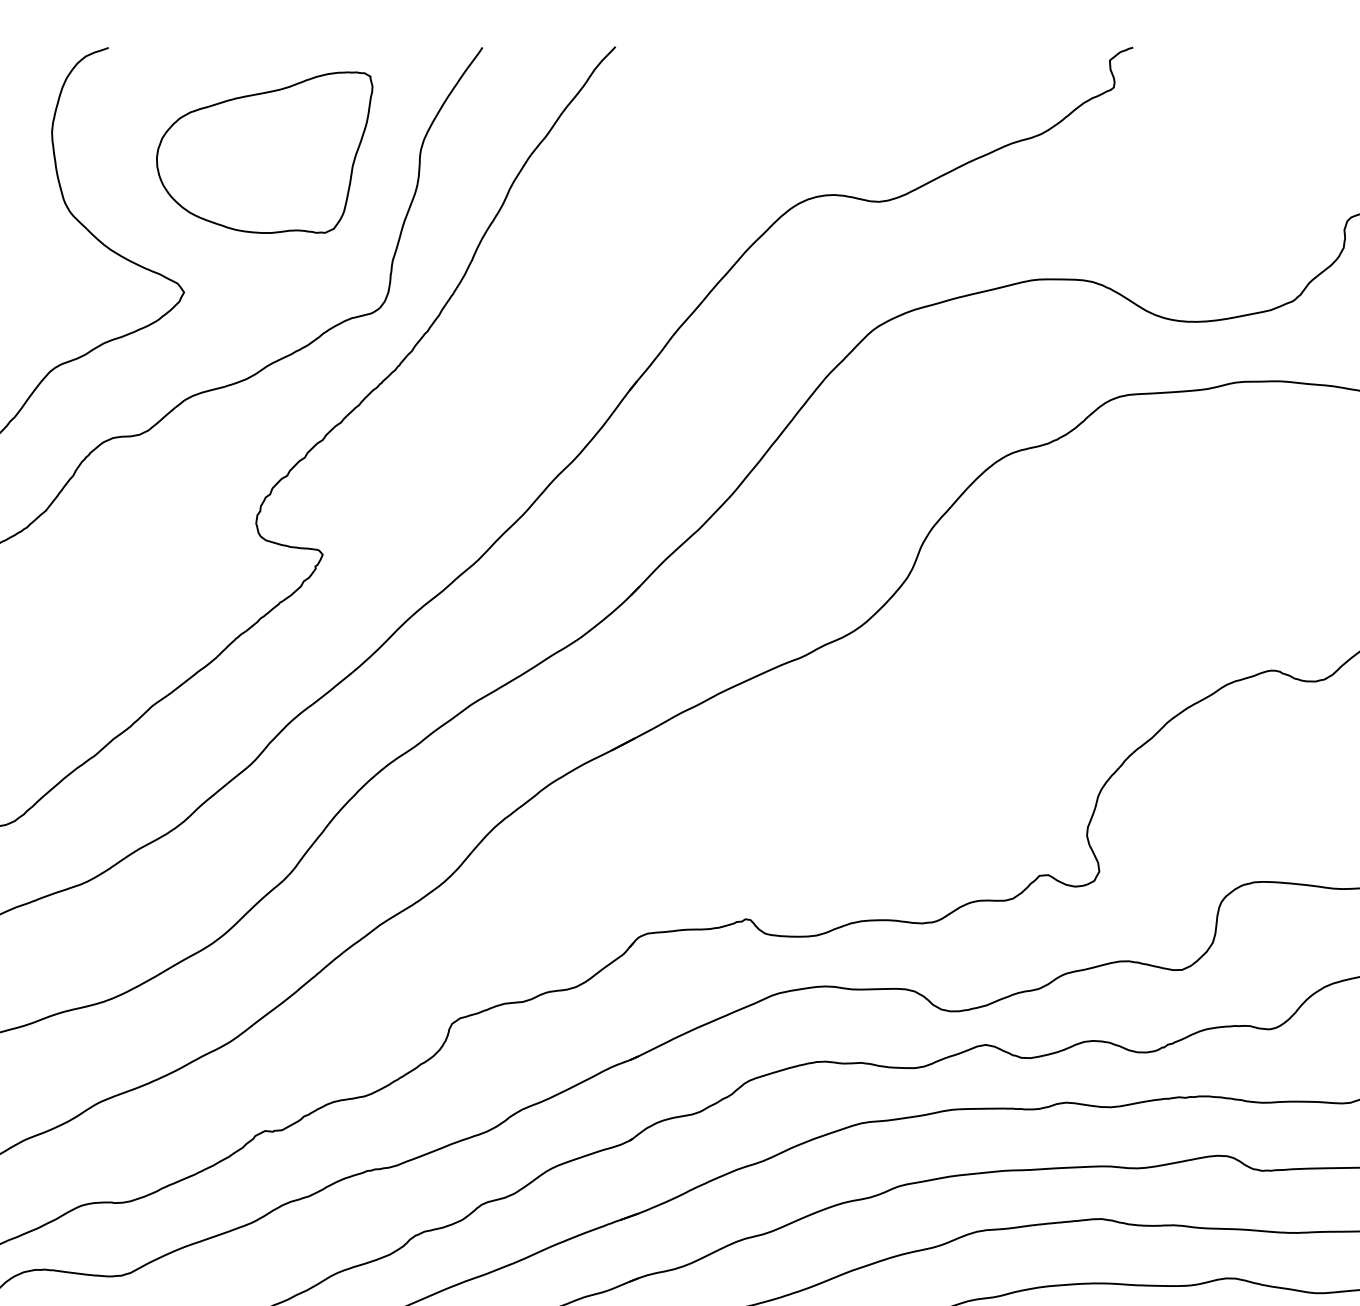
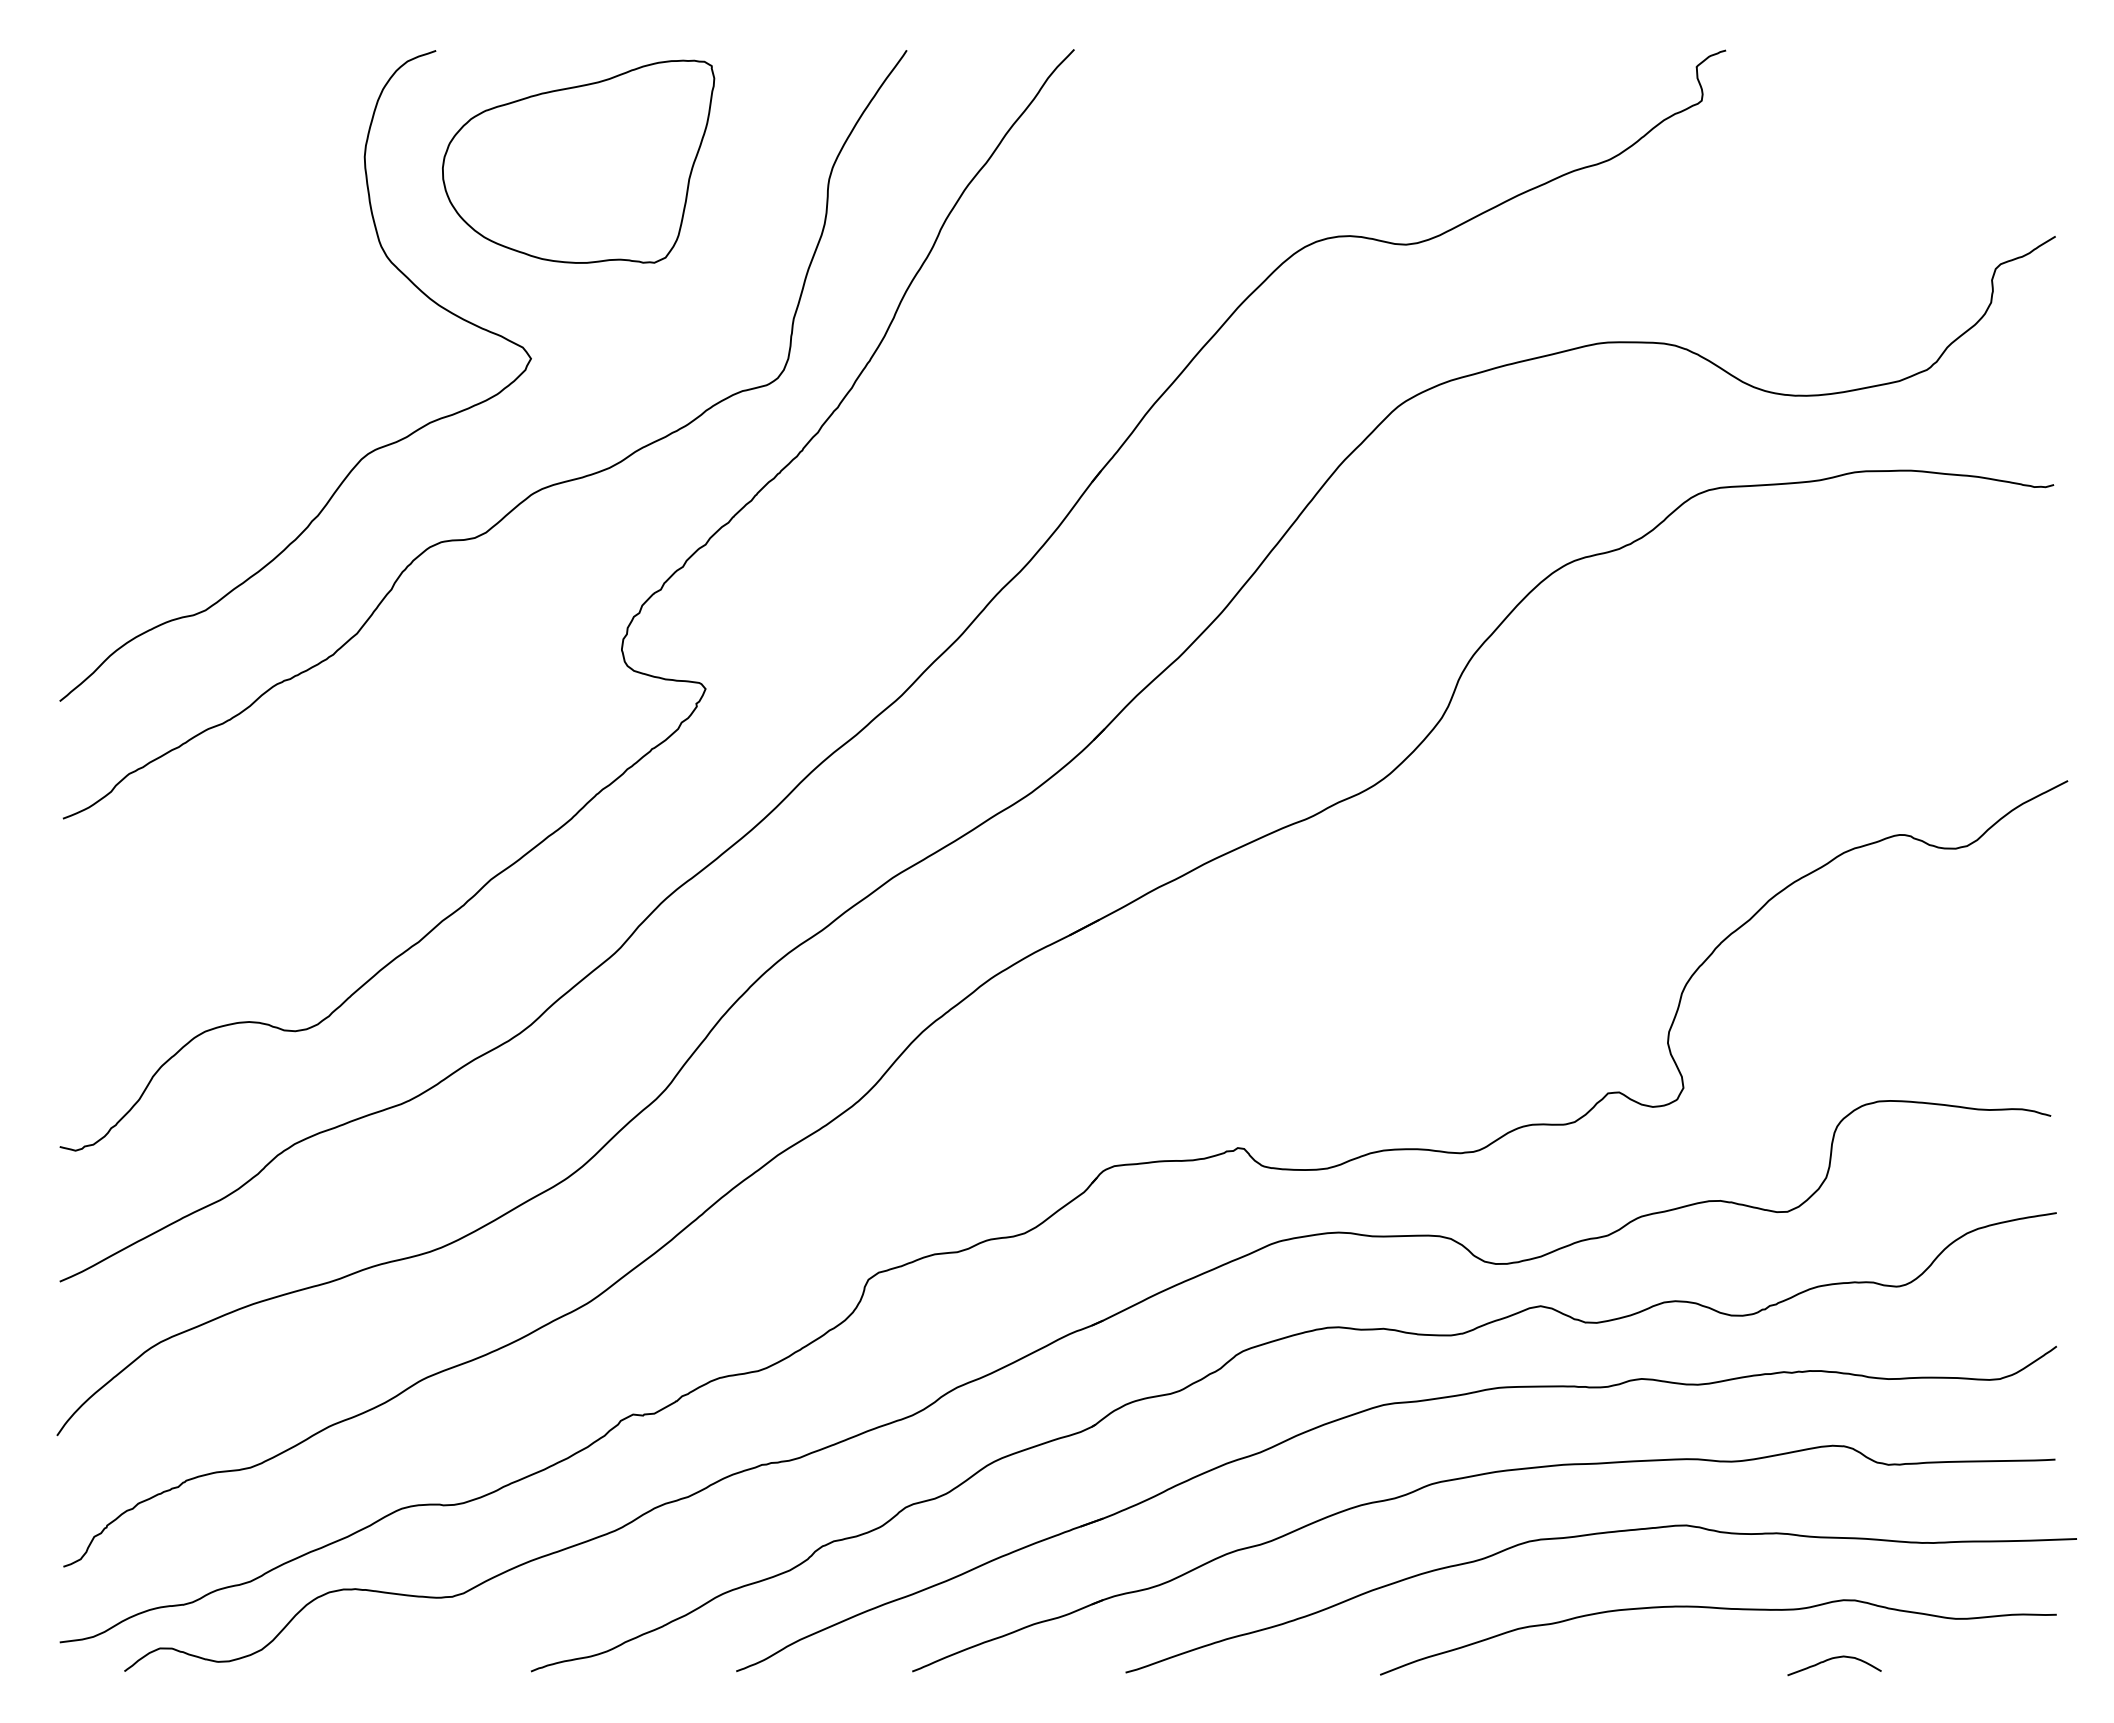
part: (264, 152) -> (578, 161), moved

